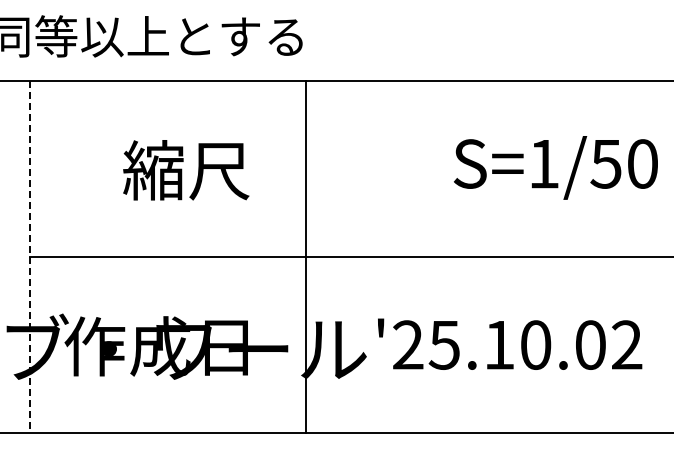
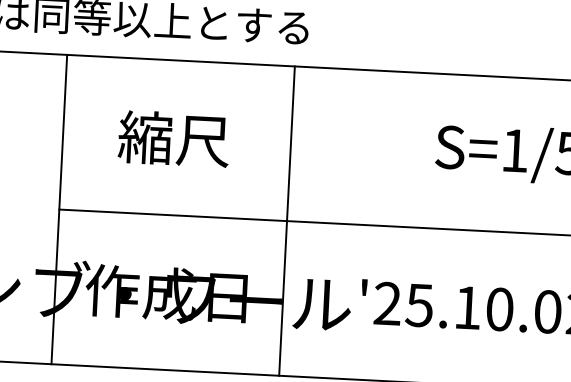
text: (186, 170) -> (174, 139), moved
line: (306, 256) -> (287, 220), moved
line: (29, 257) -> (58, 209), dashed -> solid

